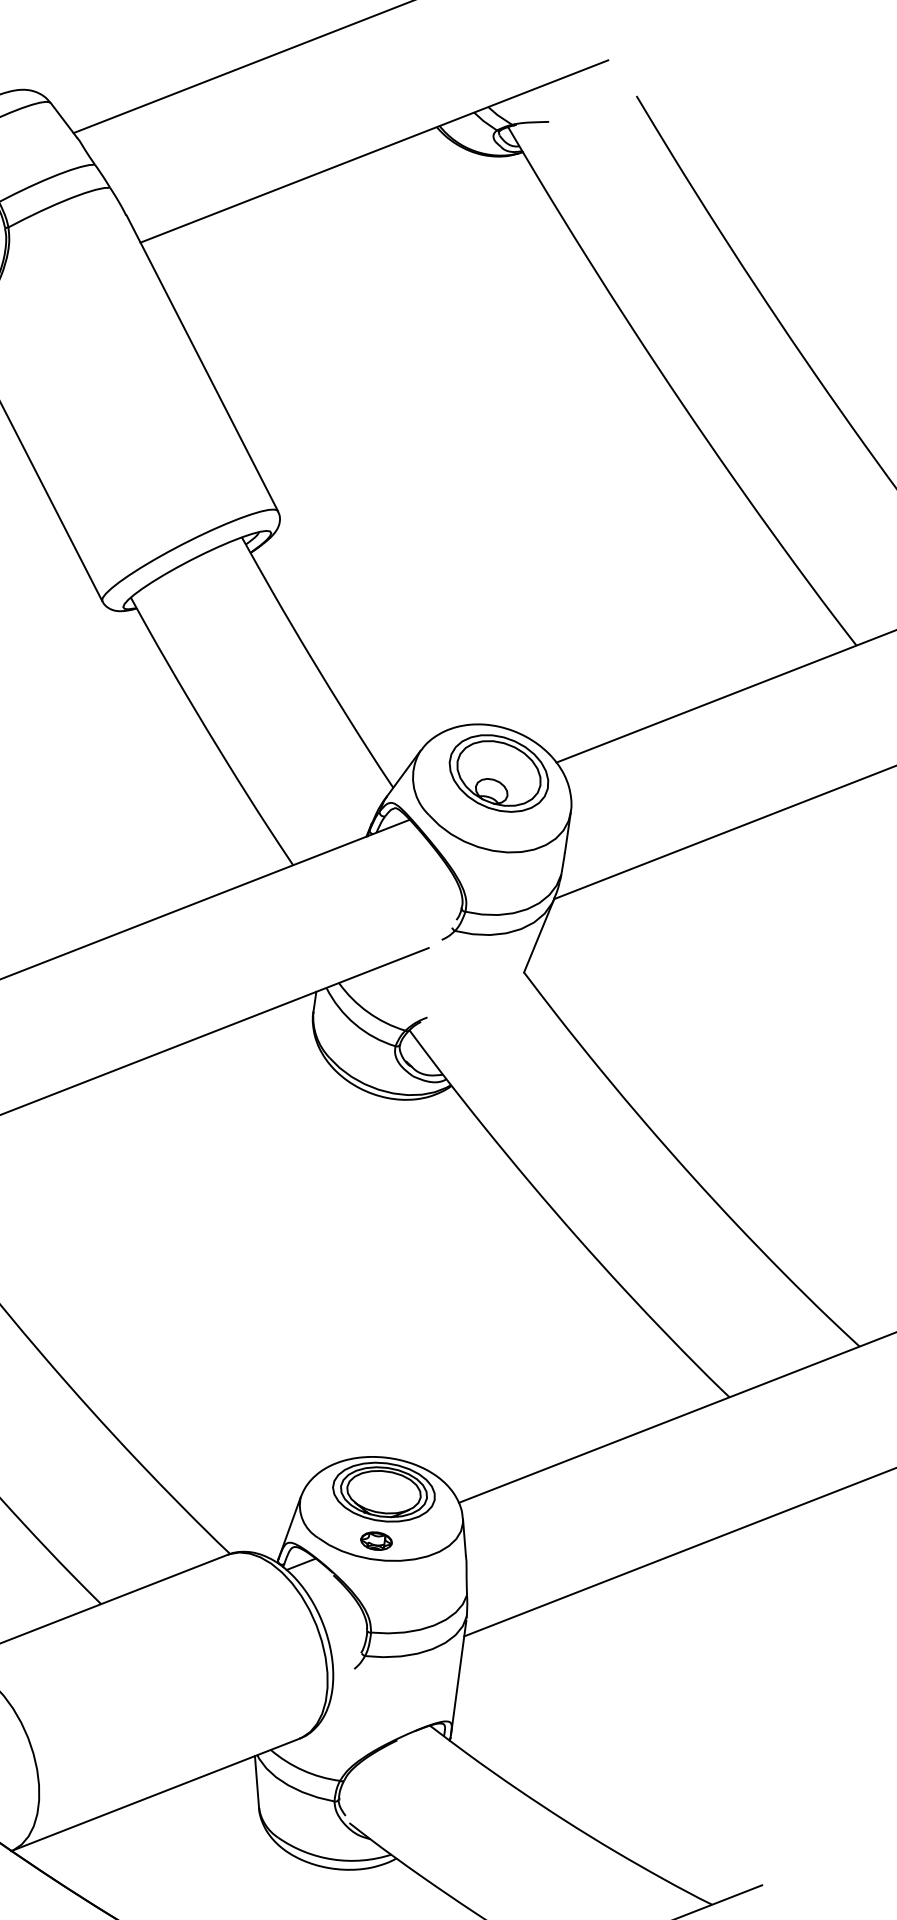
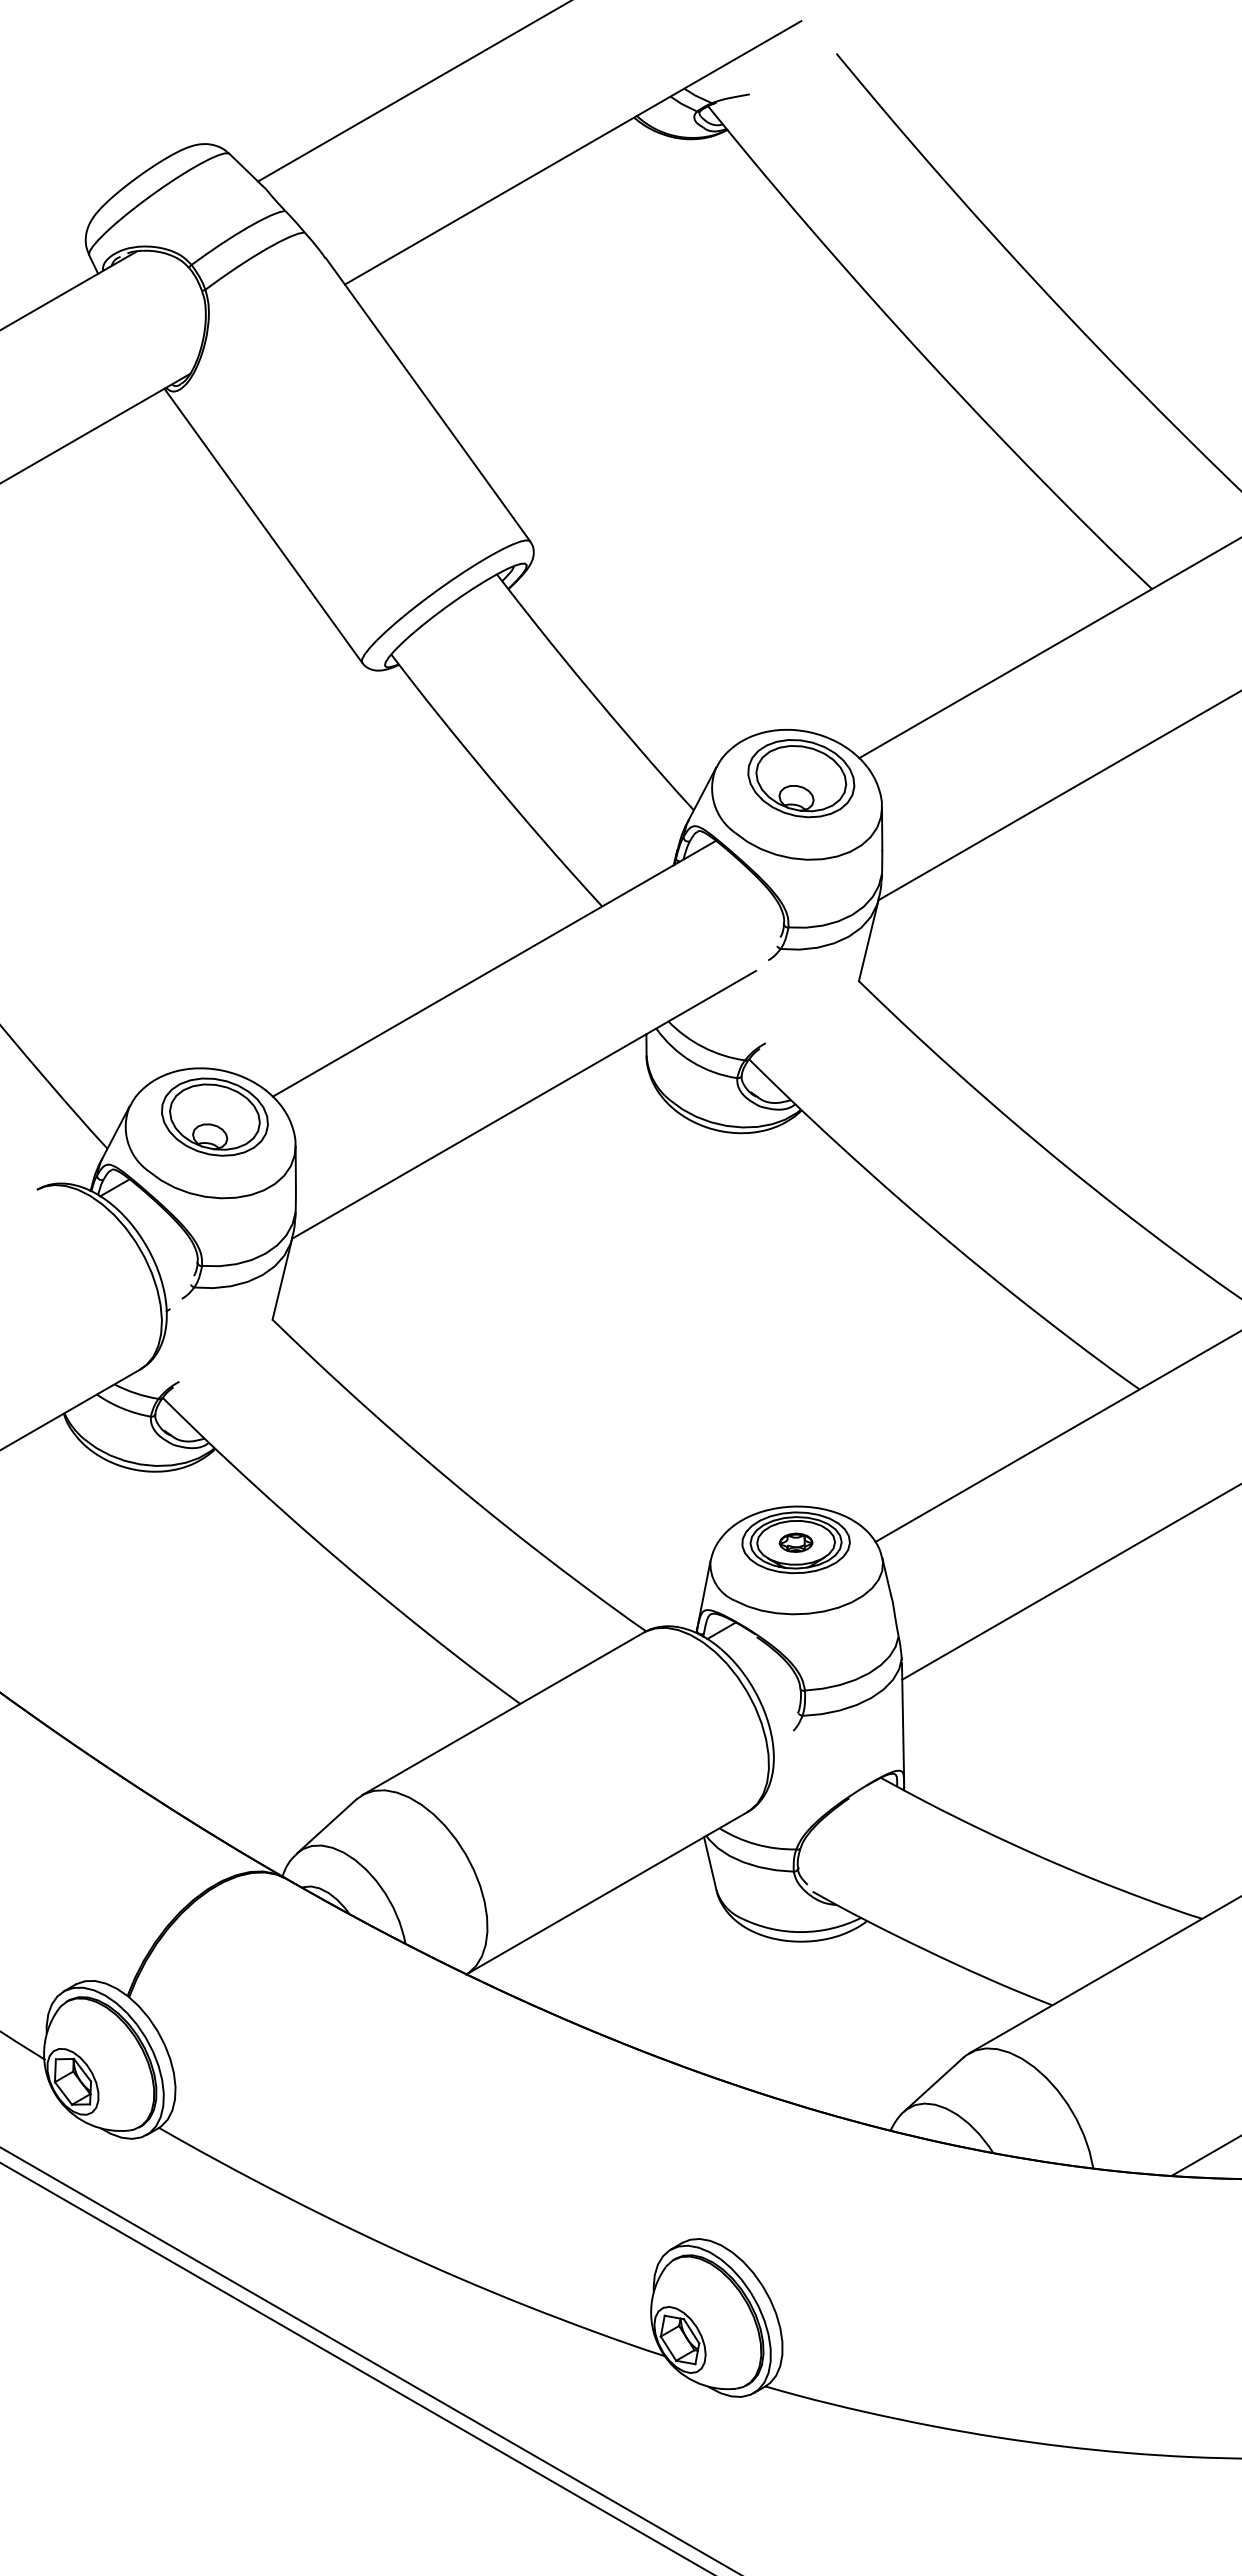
part: (376, 1540) -> (795, 1542), moved

